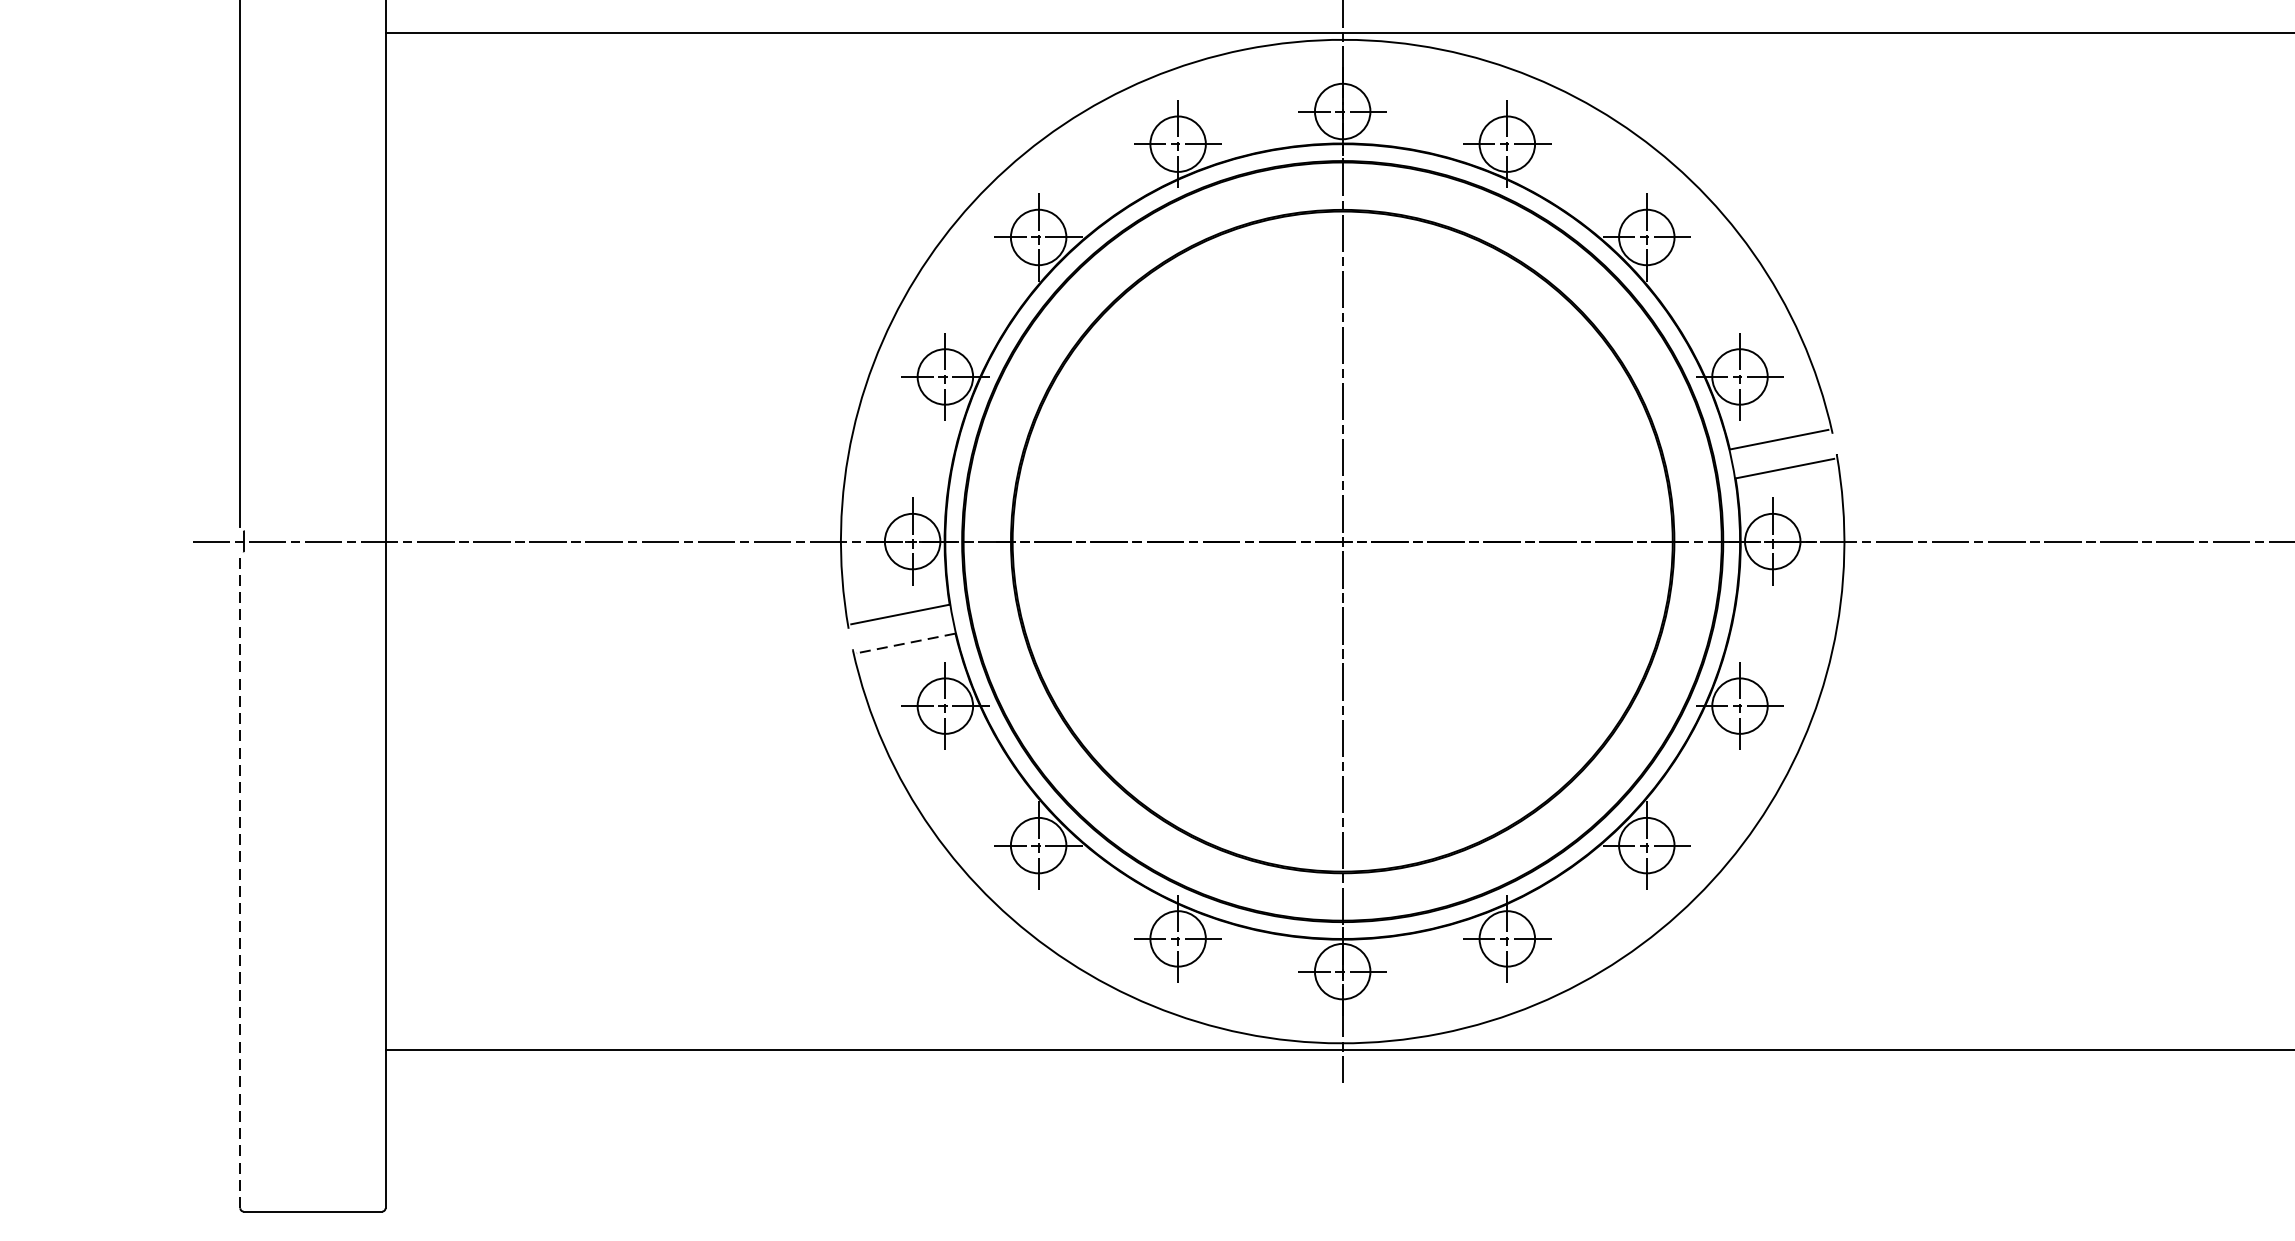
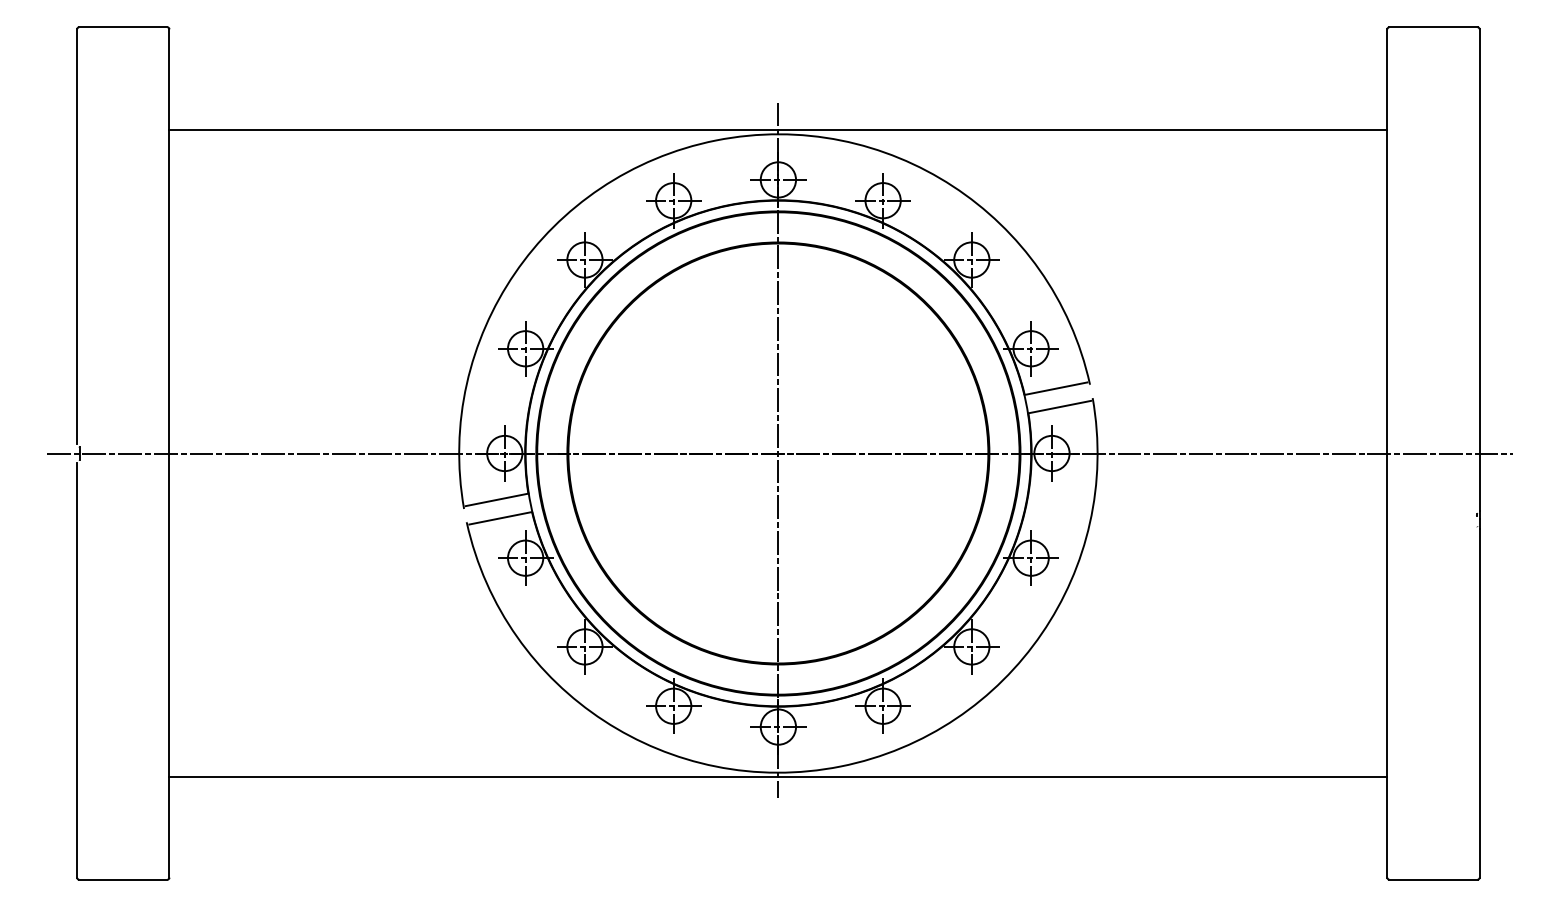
line: (905, 643) -> (500, 518), dashed -> solid
line: (240, 881) -> (77, 669), dashed -> solid

